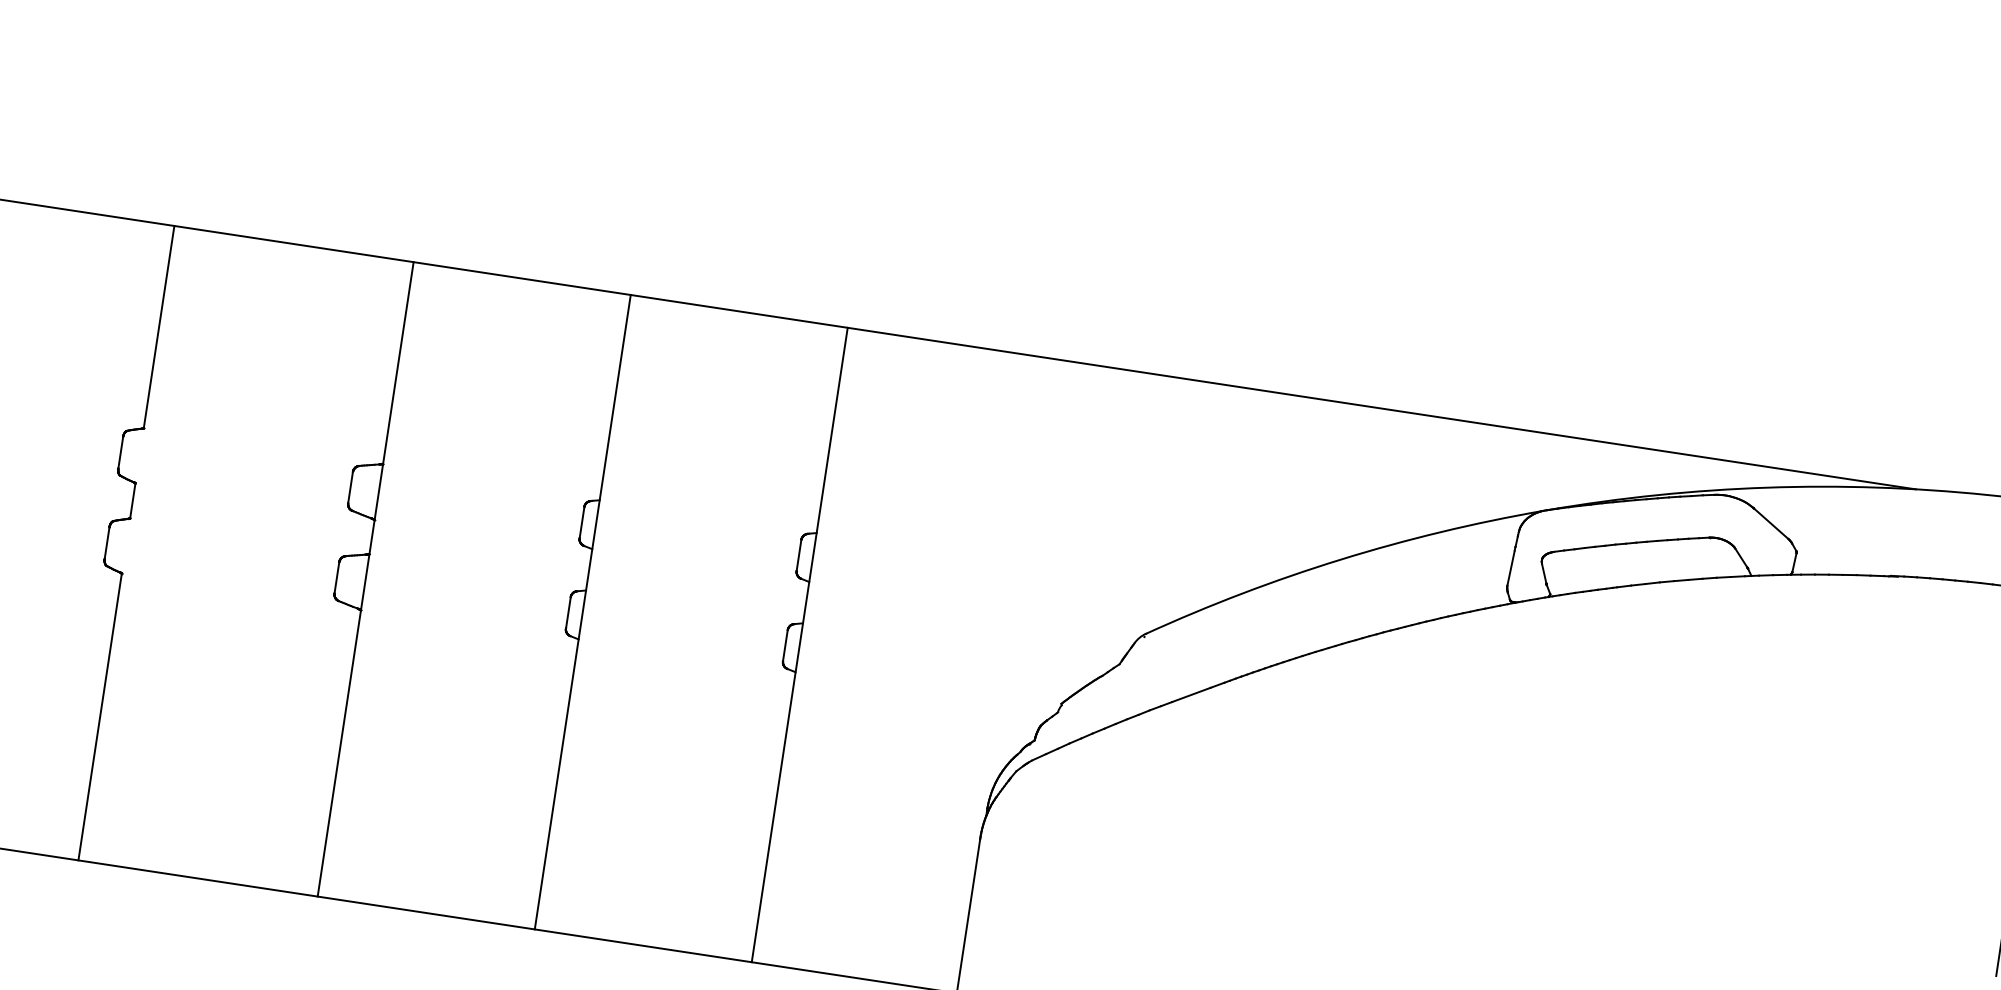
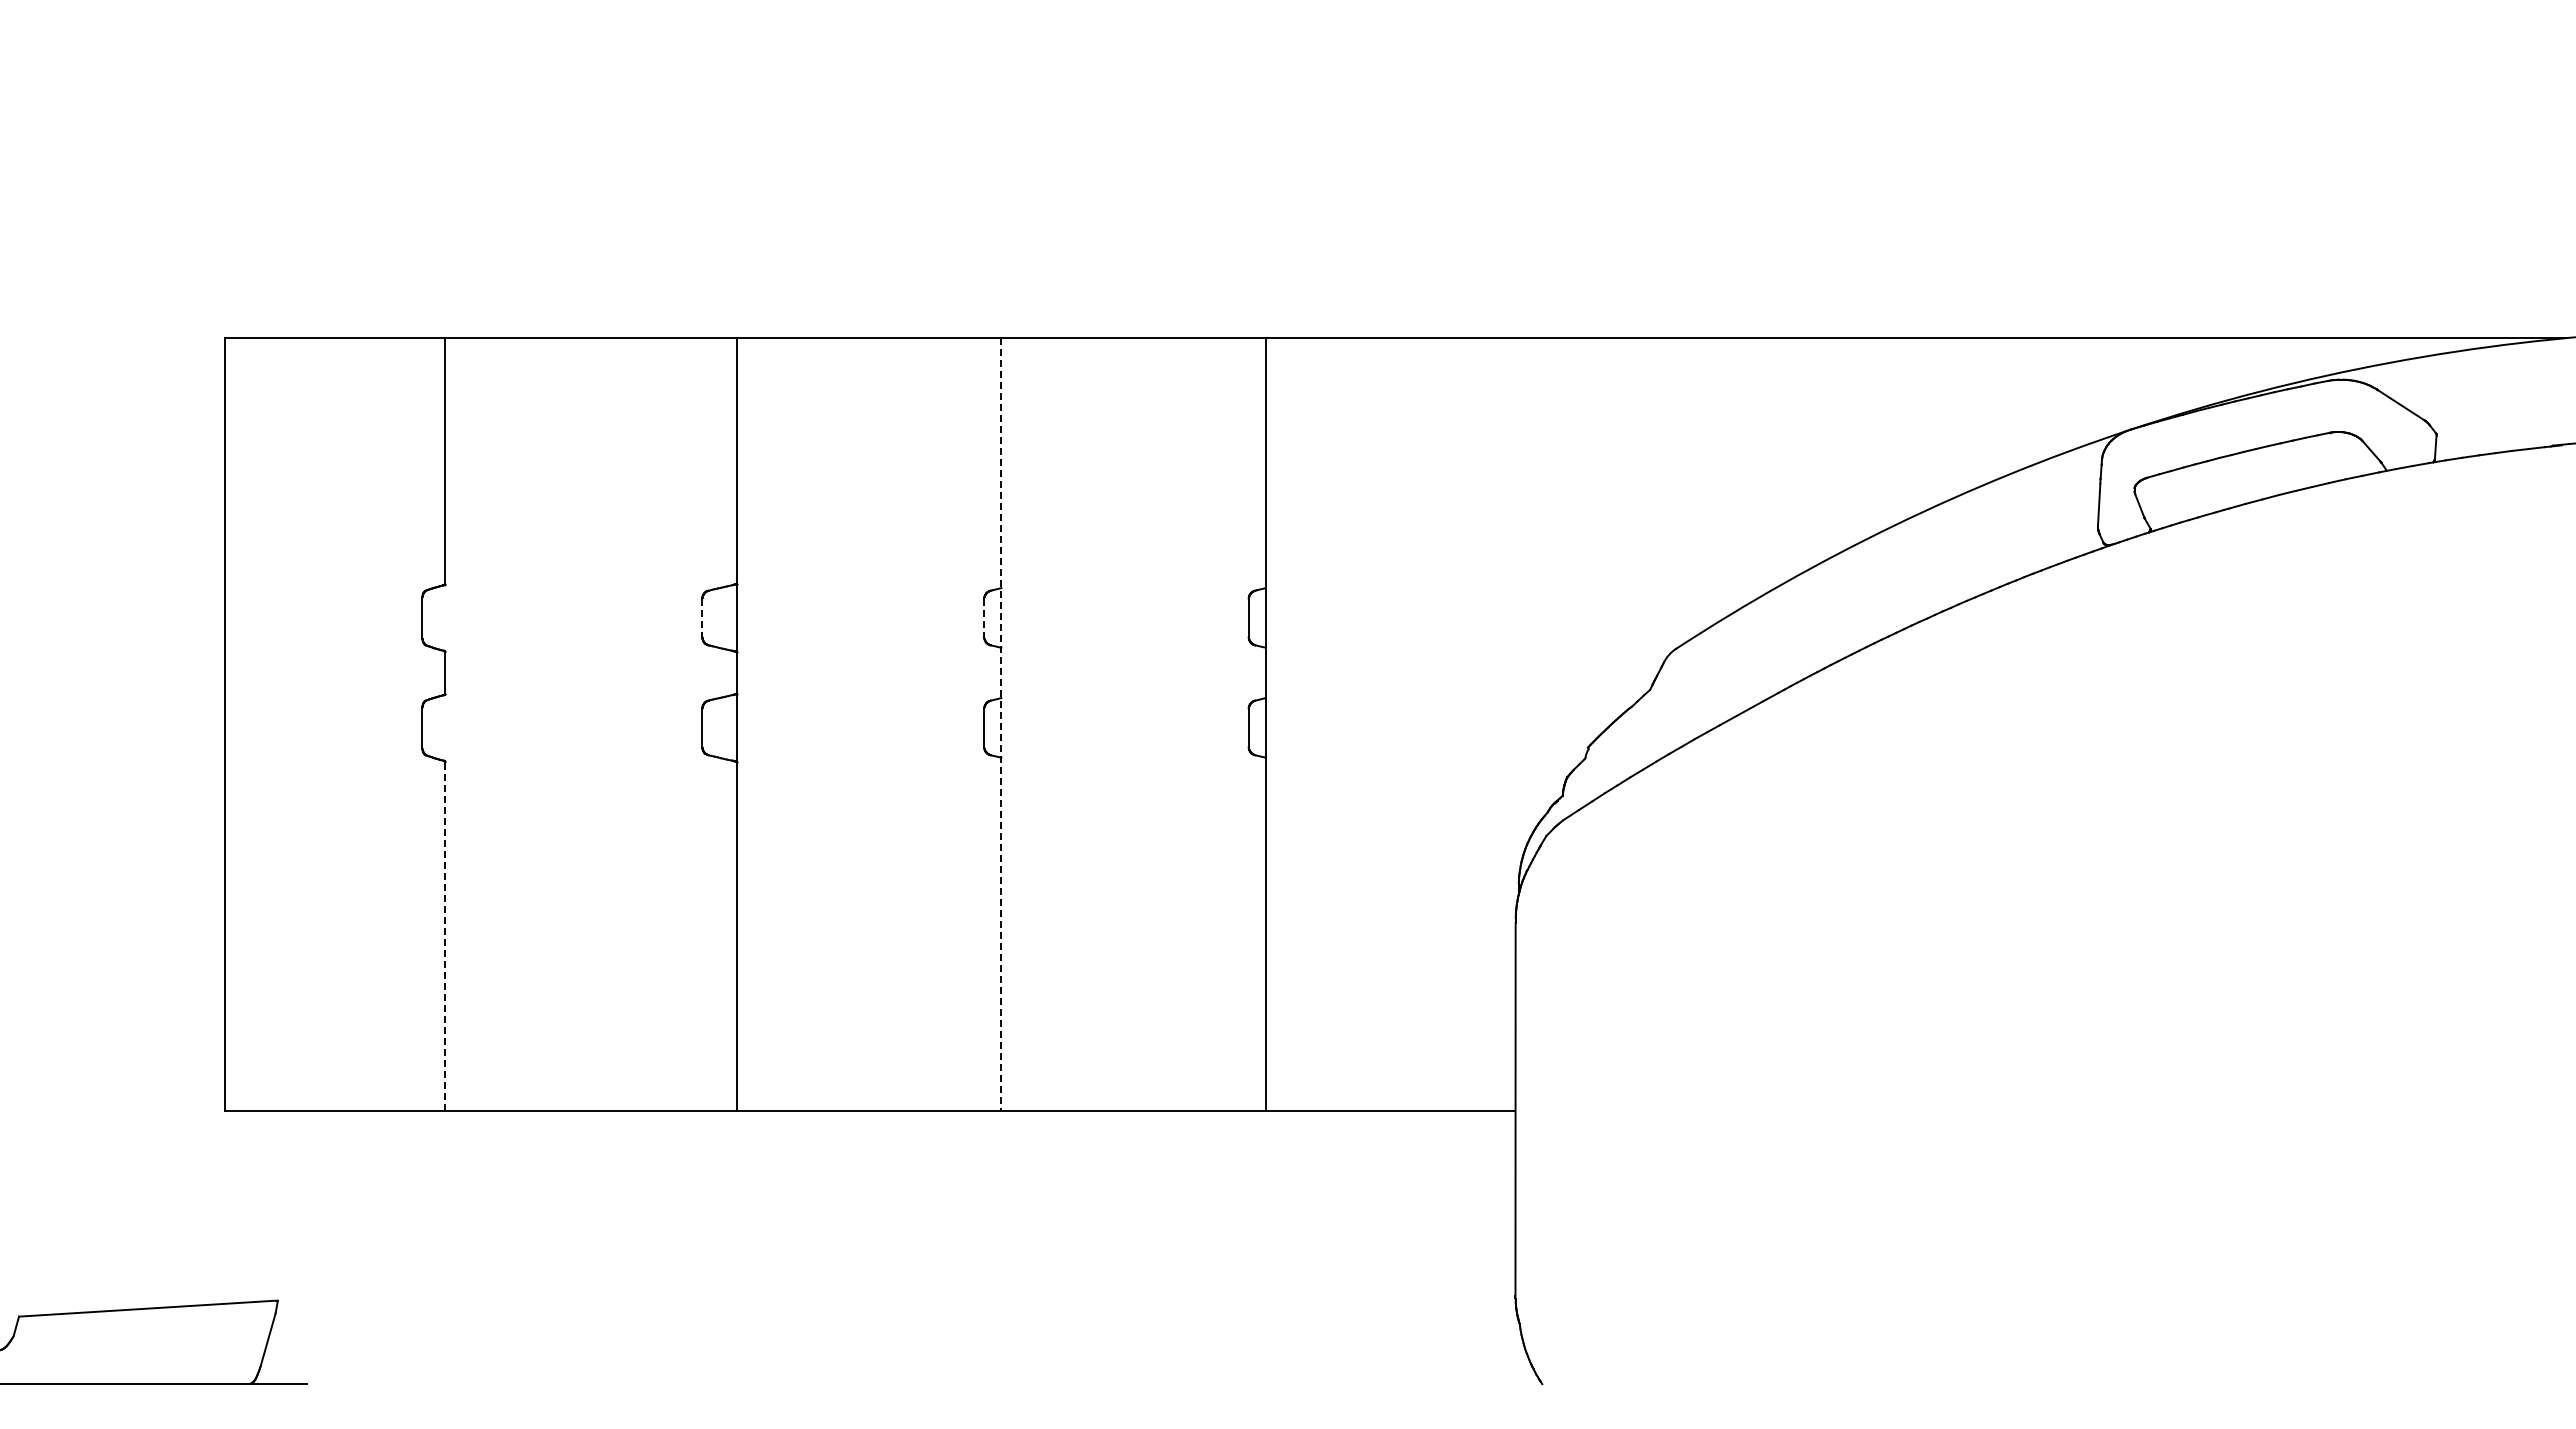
line: (350, 487) -> (702, 617), solid -> dashed
line: (582, 522) -> (984, 617), solid -> dashed
line: (582, 612) -> (1001, 725), solid -> dashed
line: (100, 717) -> (445, 936), solid -> dashed

